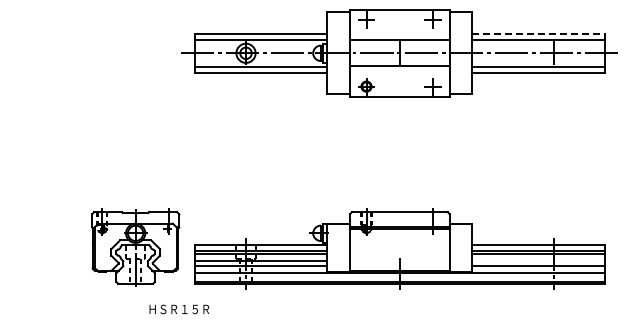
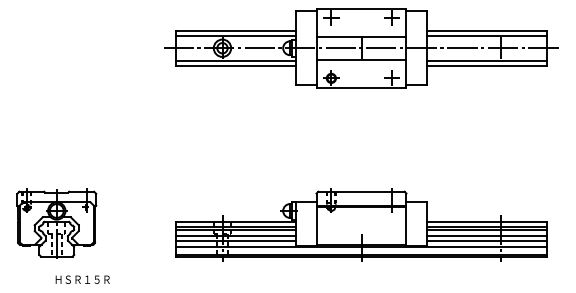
line: (539, 34) -> (487, 31), dashed -> solid
part: (135, 247) -> (56, 223), moved
line: (538, 261) -> (486, 236), added
text: (179, 309) -> (82, 279), moved

